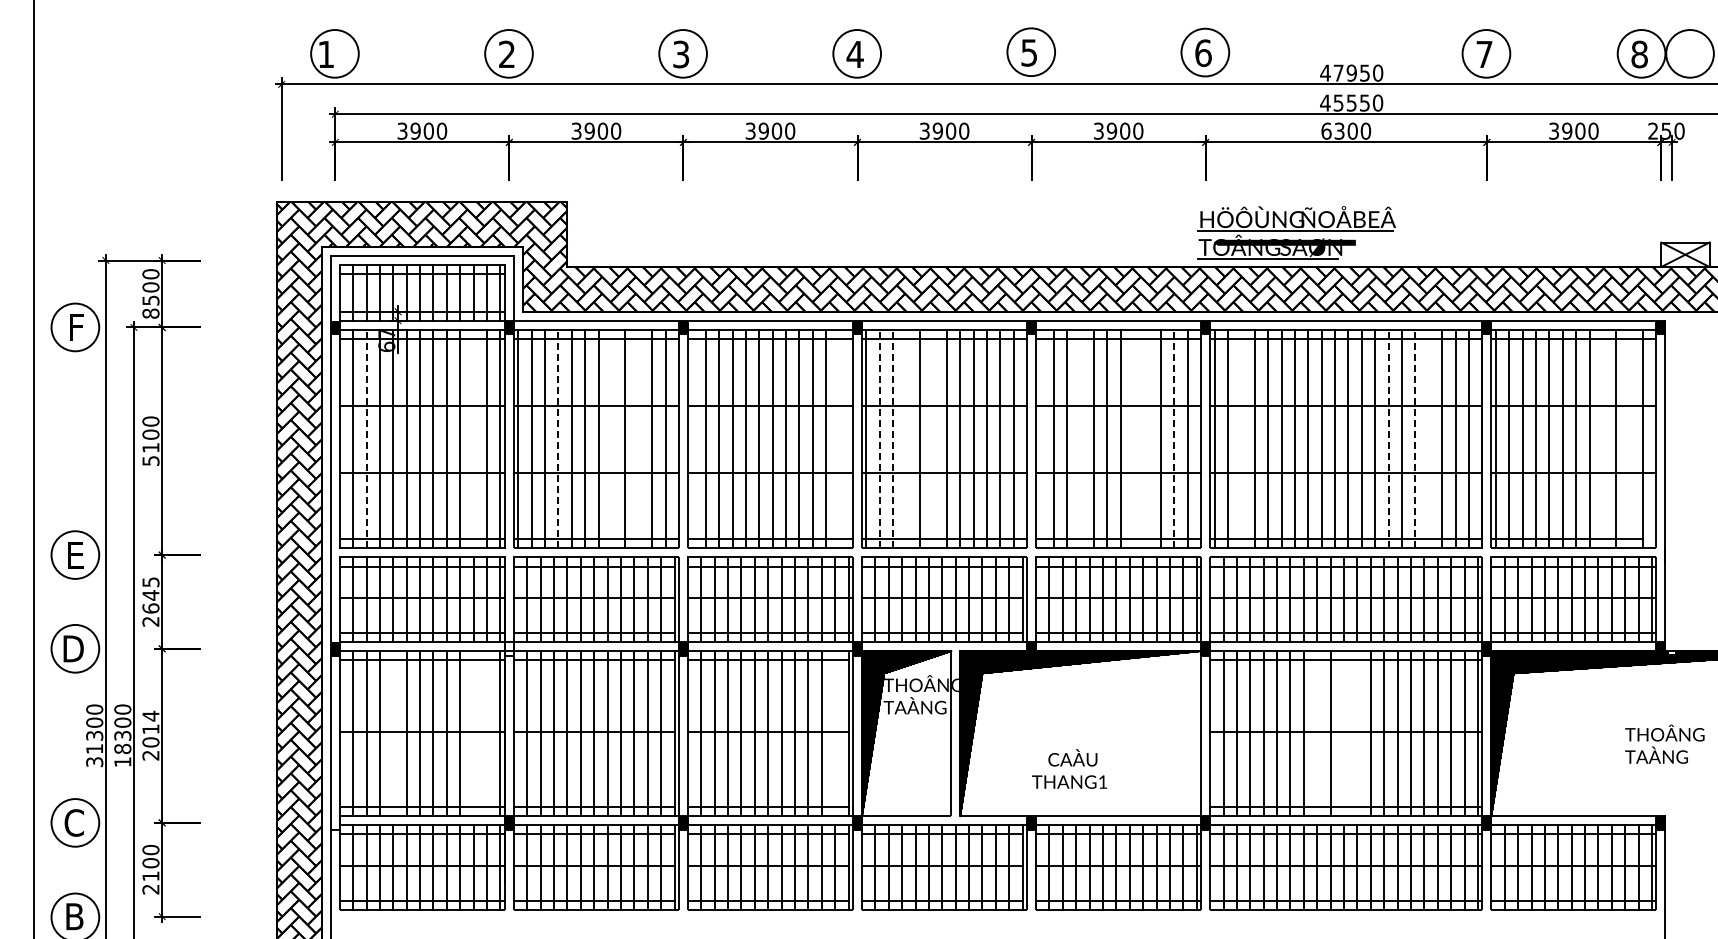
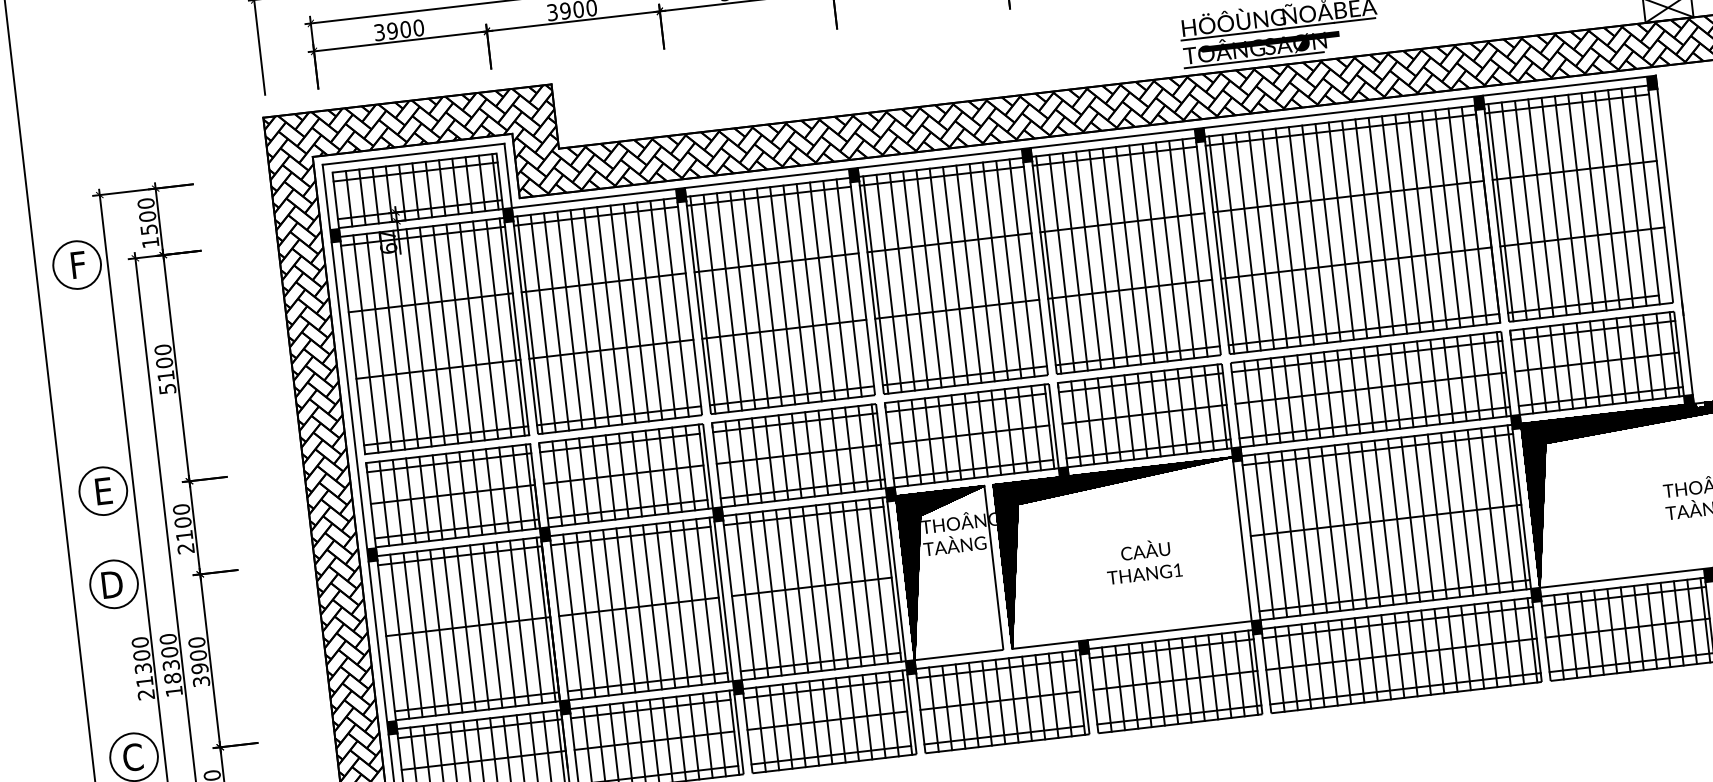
text: (150, 313) -> (150, 242), 8500 -> 1500
line: (366, 438) -> (379, 341), dashed -> solid
line: (473, 438) -> (485, 329), added
line: (558, 438) -> (569, 319), dashed -> solid
line: (612, 438) -> (623, 313), added
line: (638, 438) -> (649, 310), added
line: (692, 438) -> (702, 304), added
line: (839, 438) -> (848, 287), added
line: (879, 438) -> (888, 282), dashed -> solid
line: (893, 438) -> (902, 281), dashed -> solid
line: (906, 438) -> (915, 279), added
line: (933, 438) -> (942, 276), added
line: (1040, 438) -> (1048, 264), added
line: (1080, 438) -> (1088, 259), added
line: (1134, 438) -> (1142, 253), added
line: (1147, 438) -> (1154, 252), added
line: (1174, 438) -> (1181, 249), dashed -> solid
line: (1241, 438) -> (1248, 241), added
line: (1388, 438) -> (1394, 224), dashed -> solid
line: (1415, 438) -> (1421, 221), dashed -> solid
line: (1428, 438) -> (1434, 219), added
line: (1602, 438) -> (1606, 199), added
line: (1629, 438) -> (1633, 196), added
text: (150, 595) -> (182, 522), 2645 -> 2100
fill: (508, 648) -> (544, 534), added
line: (393, 733) -> (439, 631), added
line: (473, 733) -> (519, 622), added
line: (487, 733) -> (533, 621), added
line: (835, 733) -> (878, 581), added
line: (1317, 733) -> (1357, 525), added
line: (1344, 733) -> (1384, 522), added
line: (1357, 733) -> (1397, 521), added
text: (150, 735) -> (198, 661), 2014 -> 3900
text: (94, 762) -> (146, 695), 31300 -> 21300
text: (1069, 768) -> (1143, 560), moved
fill: (334, 822) -> (391, 727), added

